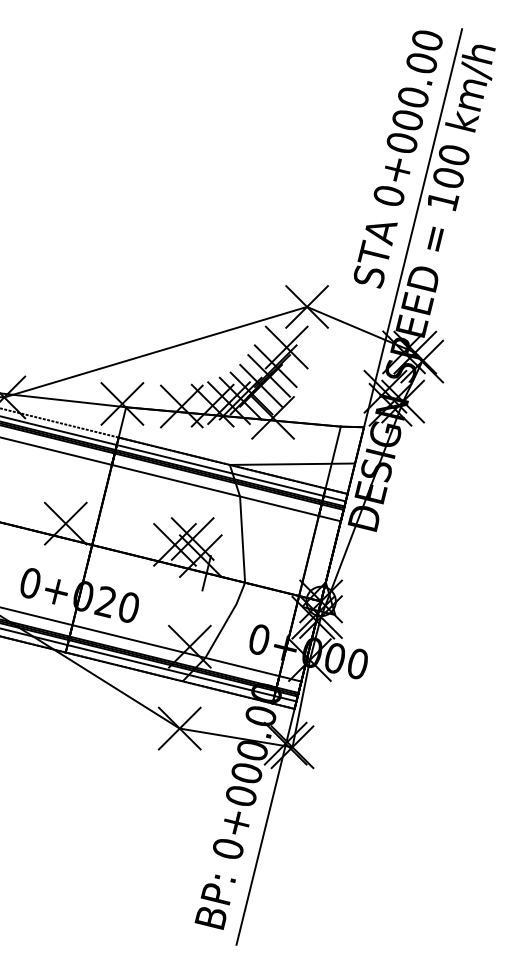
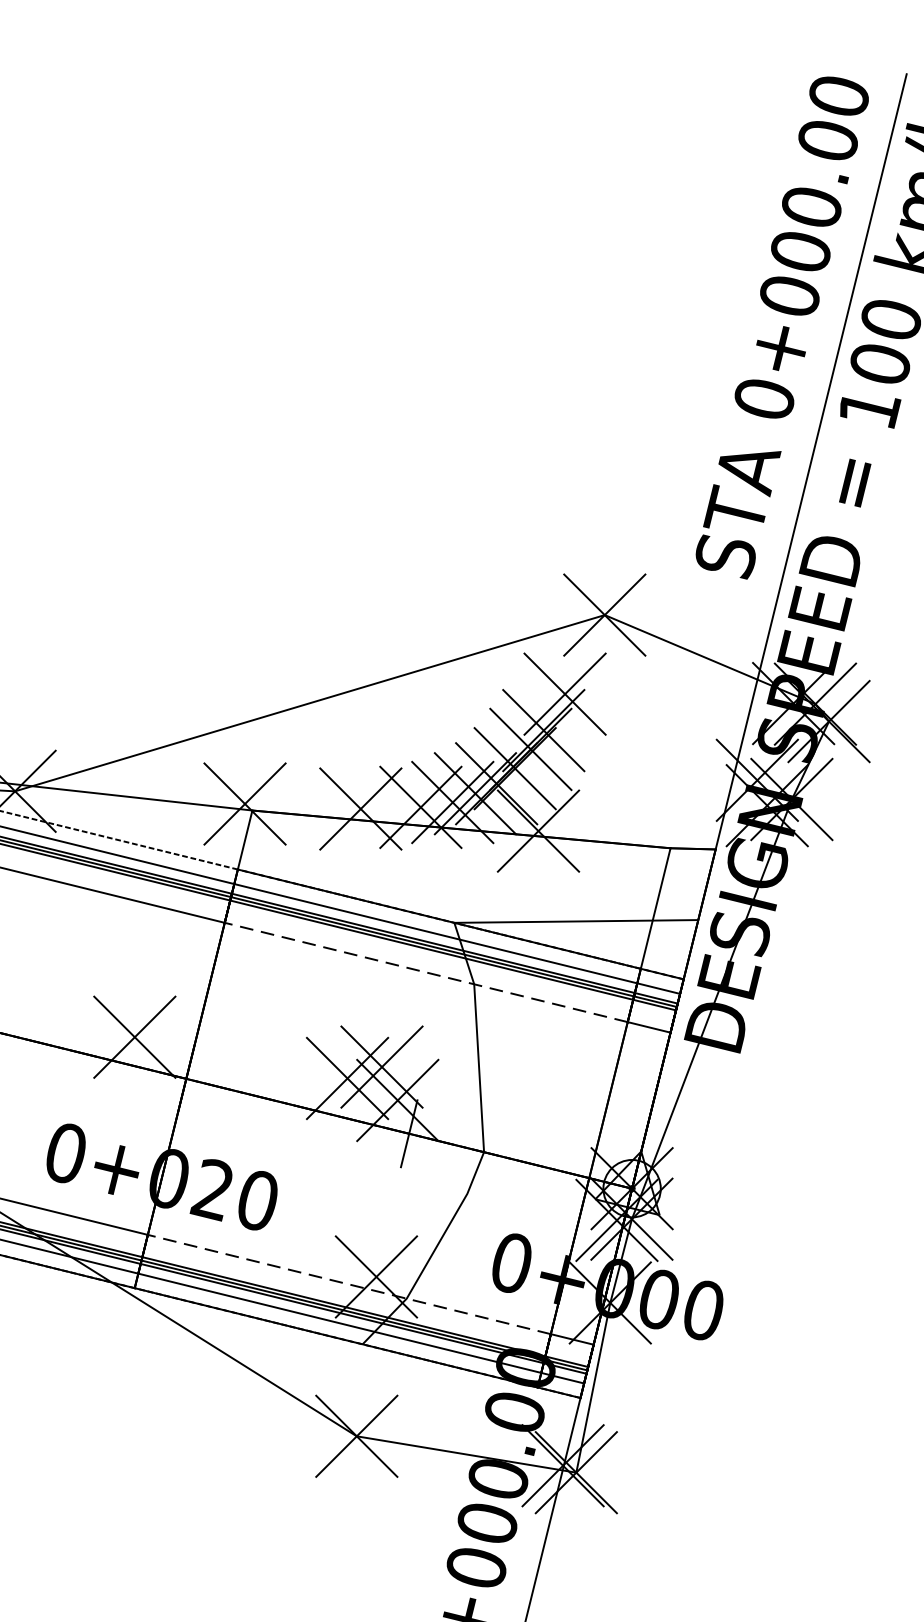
line: (215, 490) -> (426, 972), solid -> dashed
line: (175, 650) -> (348, 1284), solid -> dashed

